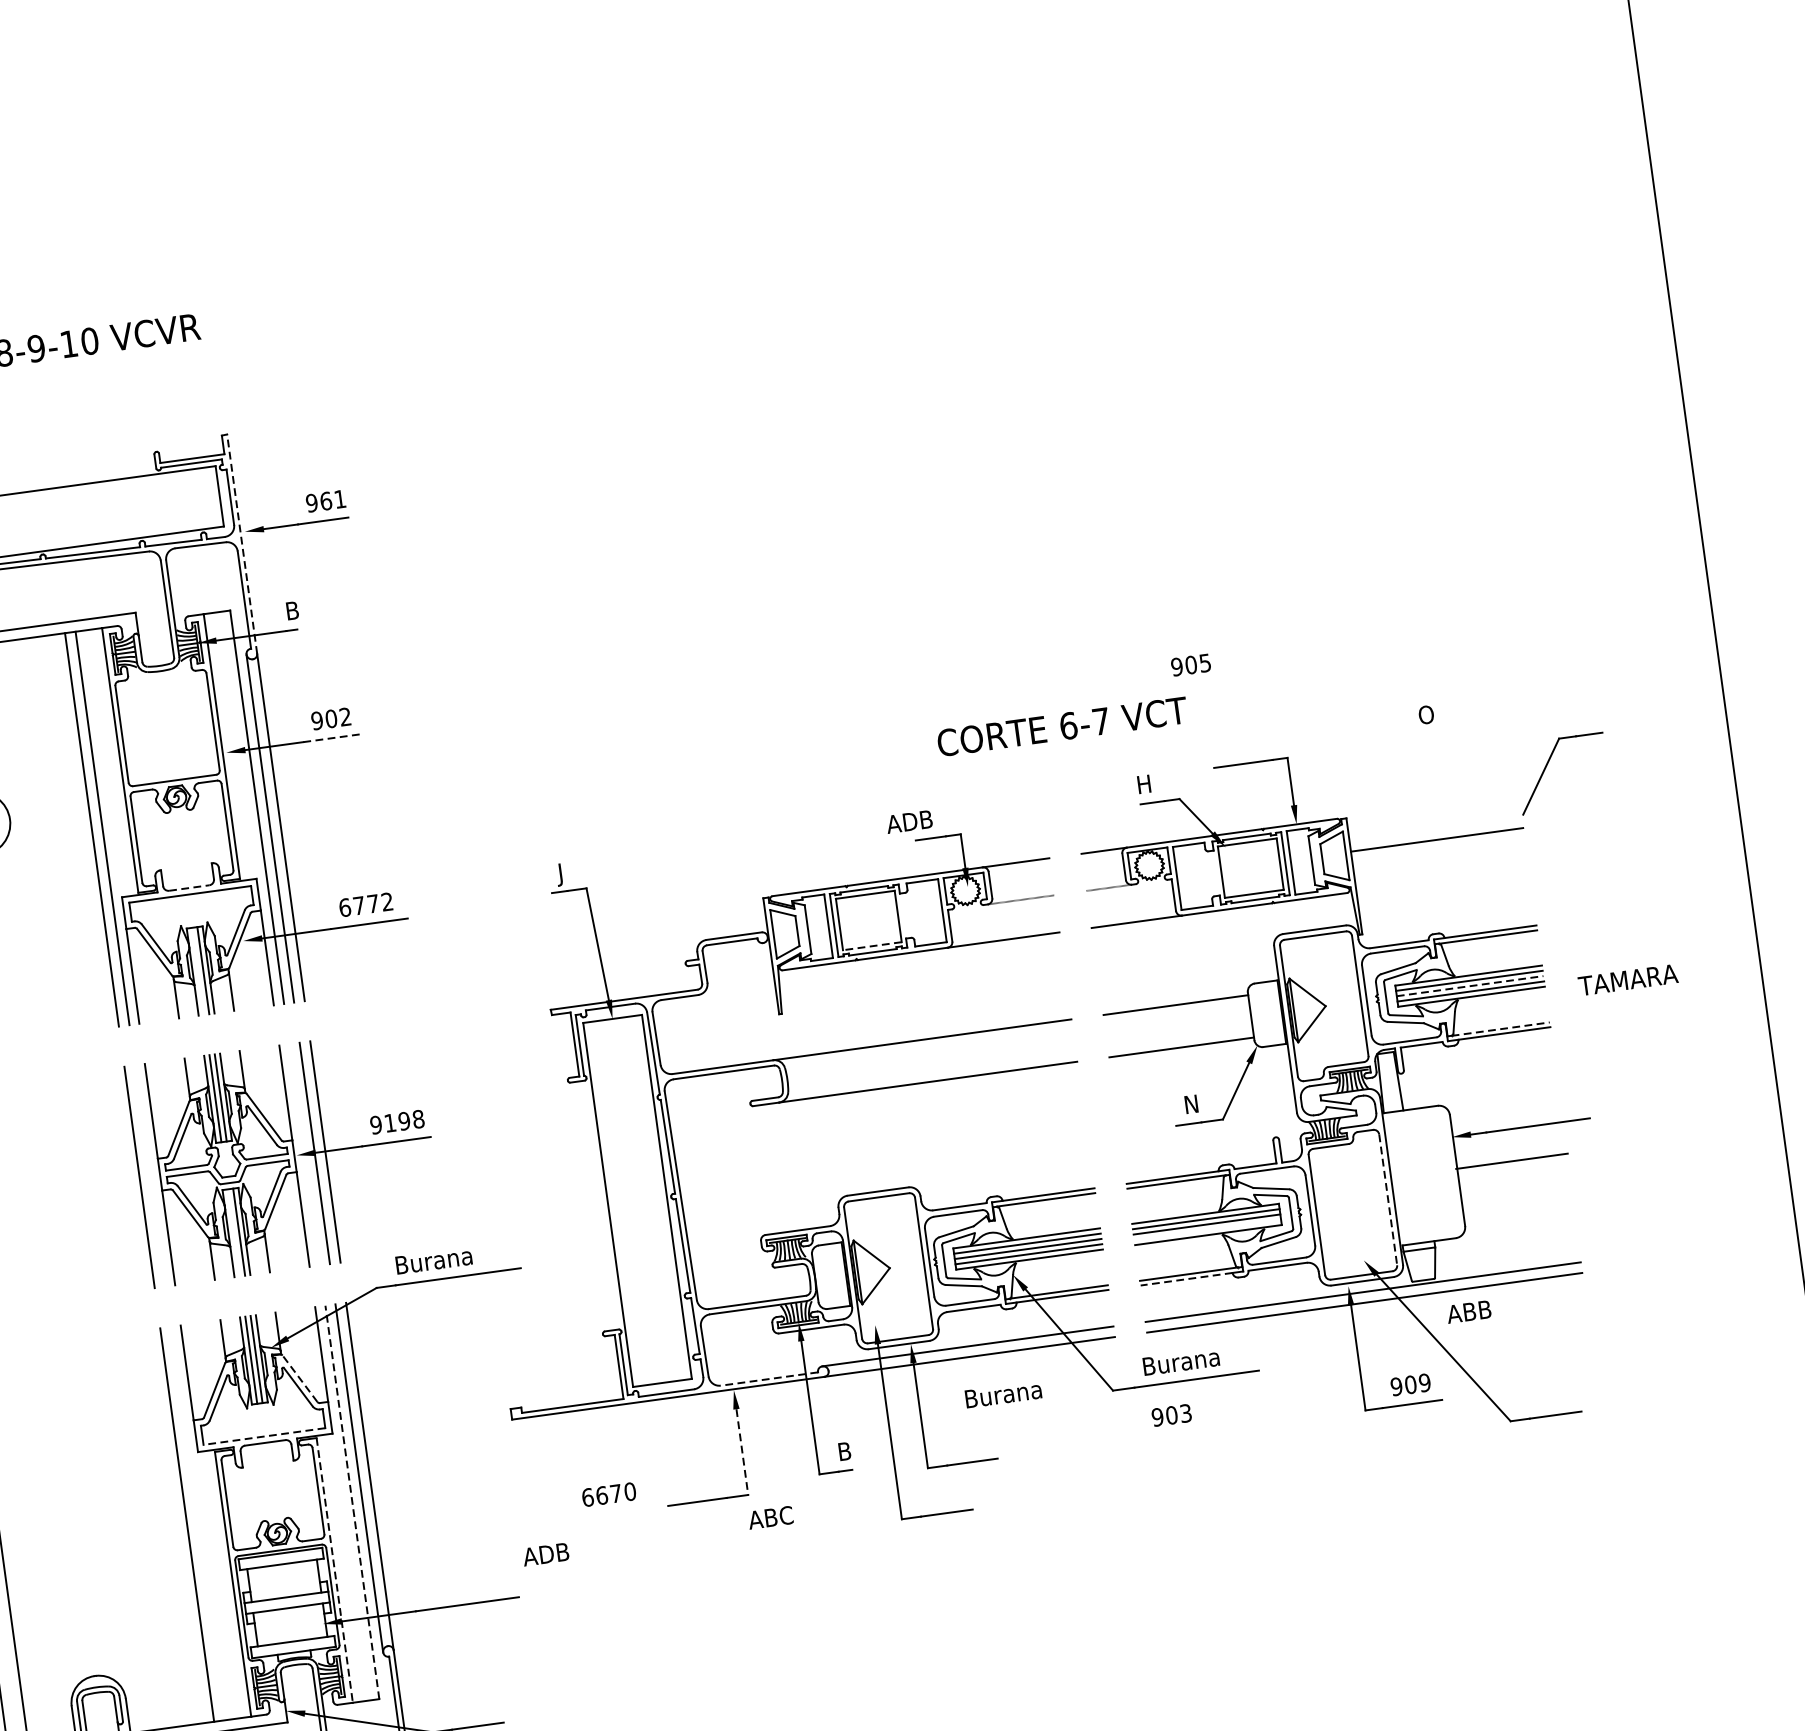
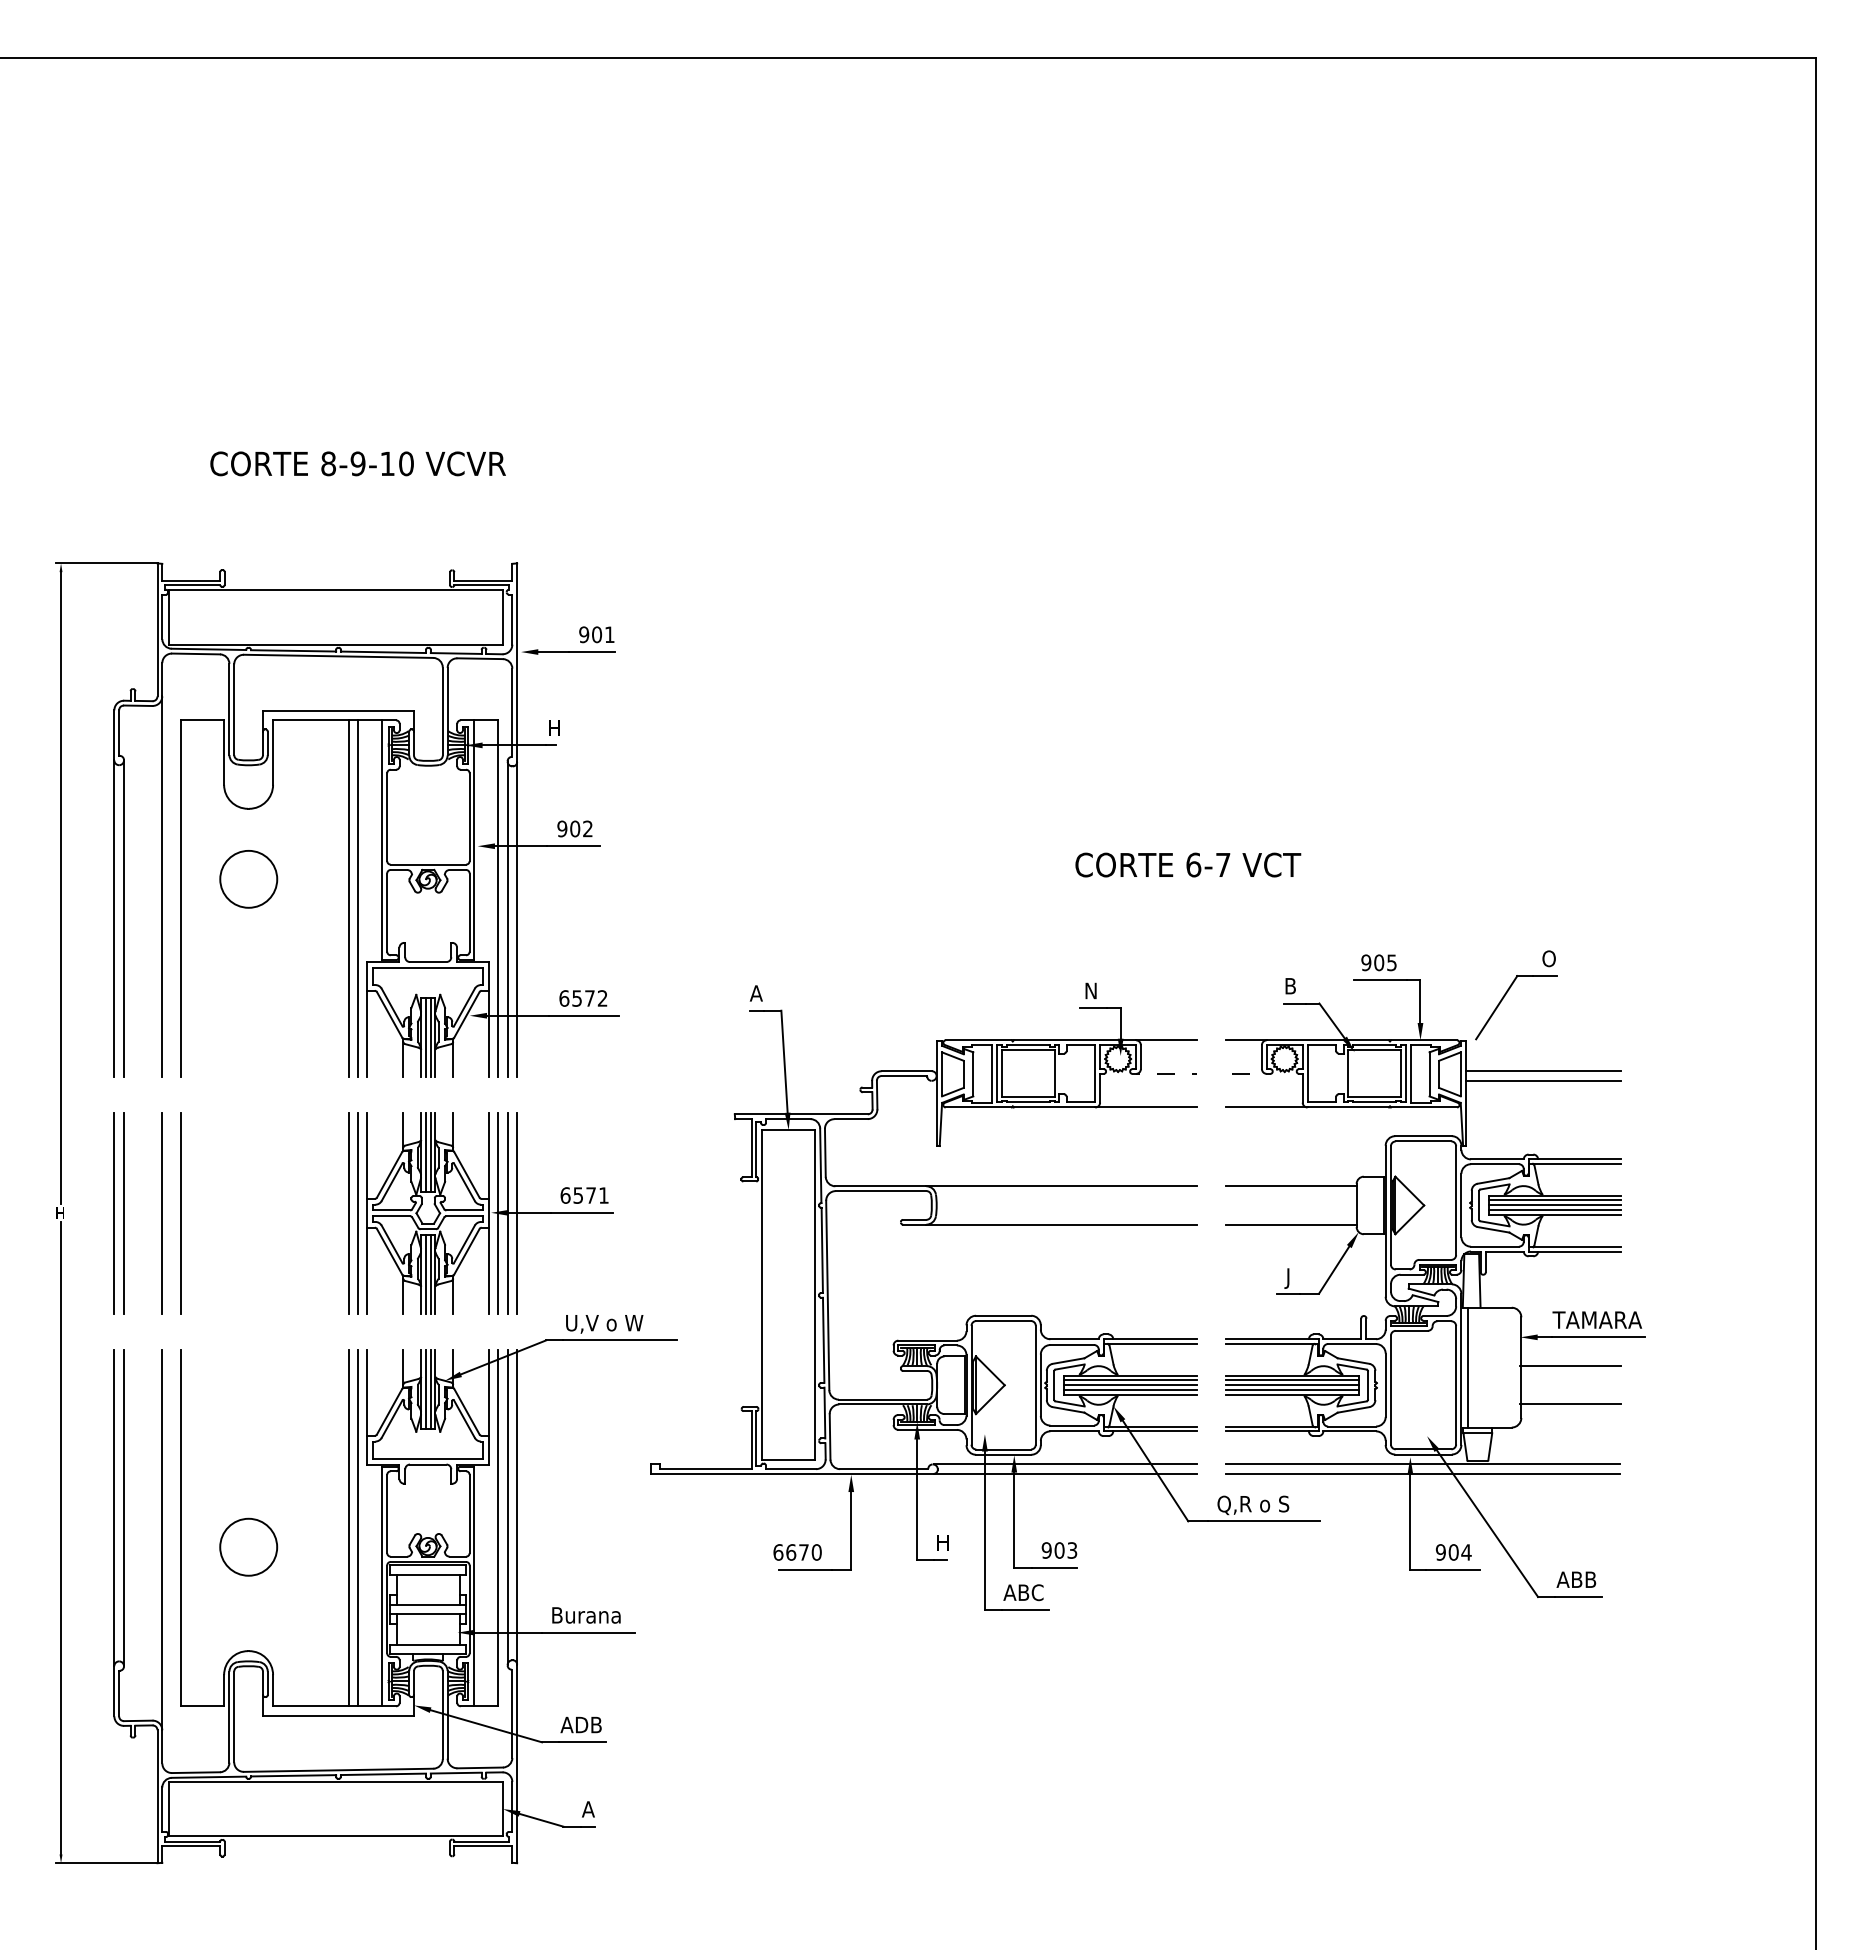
text: (326, 500) -> (597, 634), 961 -> 901
line: (242, 543) -> (517, 662), dashed -> solid
text: (292, 611) -> (553, 728), B -> H
text: (1190, 664) -> (1378, 962), moved
text: (1062, 726) -> (1188, 864), moved
line: (332, 738) -> (573, 846), dashed -> solid
part: (1547, 766) -> (1503, 999), moved
text: (1143, 784) -> (1289, 986), H -> B
text: (909, 821) -> (1076, 990), ADB -> N
line: (1438, 850) -> (1543, 1080), added
text: (555, 875) -> (755, 995), J -> A
line: (189, 888) -> (428, 962), dashed -> solid
text: (358, 905) -> (576, 998), 6772 -> 6572
line: (872, 945) -> (1028, 1096), dashed -> solid
line: (197, 970) -> (425, 1036), added
text: (1628, 979) -> (1597, 1319), moved
line: (1470, 986) -> (1555, 1205), dashed -> solid
line: (1501, 1029) -> (1577, 1247), dashed -> solid
text: (1190, 1106) -> (1291, 1278), N -> J
text: (397, 1122) -> (584, 1195), 9198 -> 6571
line: (304, 1155) -> (498, 1213), added
line: (150, 1176) -> (358, 1213), added
line: (1399, 1178) -> (1468, 1367), added
line: (1388, 1200) -> (1456, 1385), dashed -> solid
line: (1517, 1203) -> (1570, 1404), added
line: (1207, 1229) -> (1291, 1389), added
line: (233, 1232) -> (425, 1273), added
text: (438, 1261) -> (604, 1324), Burana -> U,V o W
line: (1186, 1279) -> (1267, 1431), dashed -> solid
text: (1469, 1311) -> (1576, 1579), moved
text: (1182, 1363) -> (1253, 1505), Burana -> Q,R o S
line: (299, 1378) -> (466, 1411), dashed -> solid
line: (768, 1379) -> (883, 1469), dashed -> solid
text: (1424, 1382) -> (1466, 1552), 909 -> 904
text: (1003, 1394) -> (586, 1615), moved
text: (1171, 1415) -> (1059, 1550), moved
line: (263, 1436) -> (427, 1458), dashed -> solid
line: (742, 1451) -> (851, 1530), dashed -> solid
text: (844, 1451) -> (942, 1542), B -> H
text: (608, 1494) -> (797, 1552), moved
line: (352, 1501) -> (498, 1527), dashed -> solid
text: (770, 1517) -> (1023, 1592), moved
line: (197, 1522) -> (358, 1527), added
text: (545, 1554) -> (580, 1724), moved
circle: (79, 1560) -> (248, 1546), added
line: (334, 1570) -> (474, 1586), dashed -> solid

